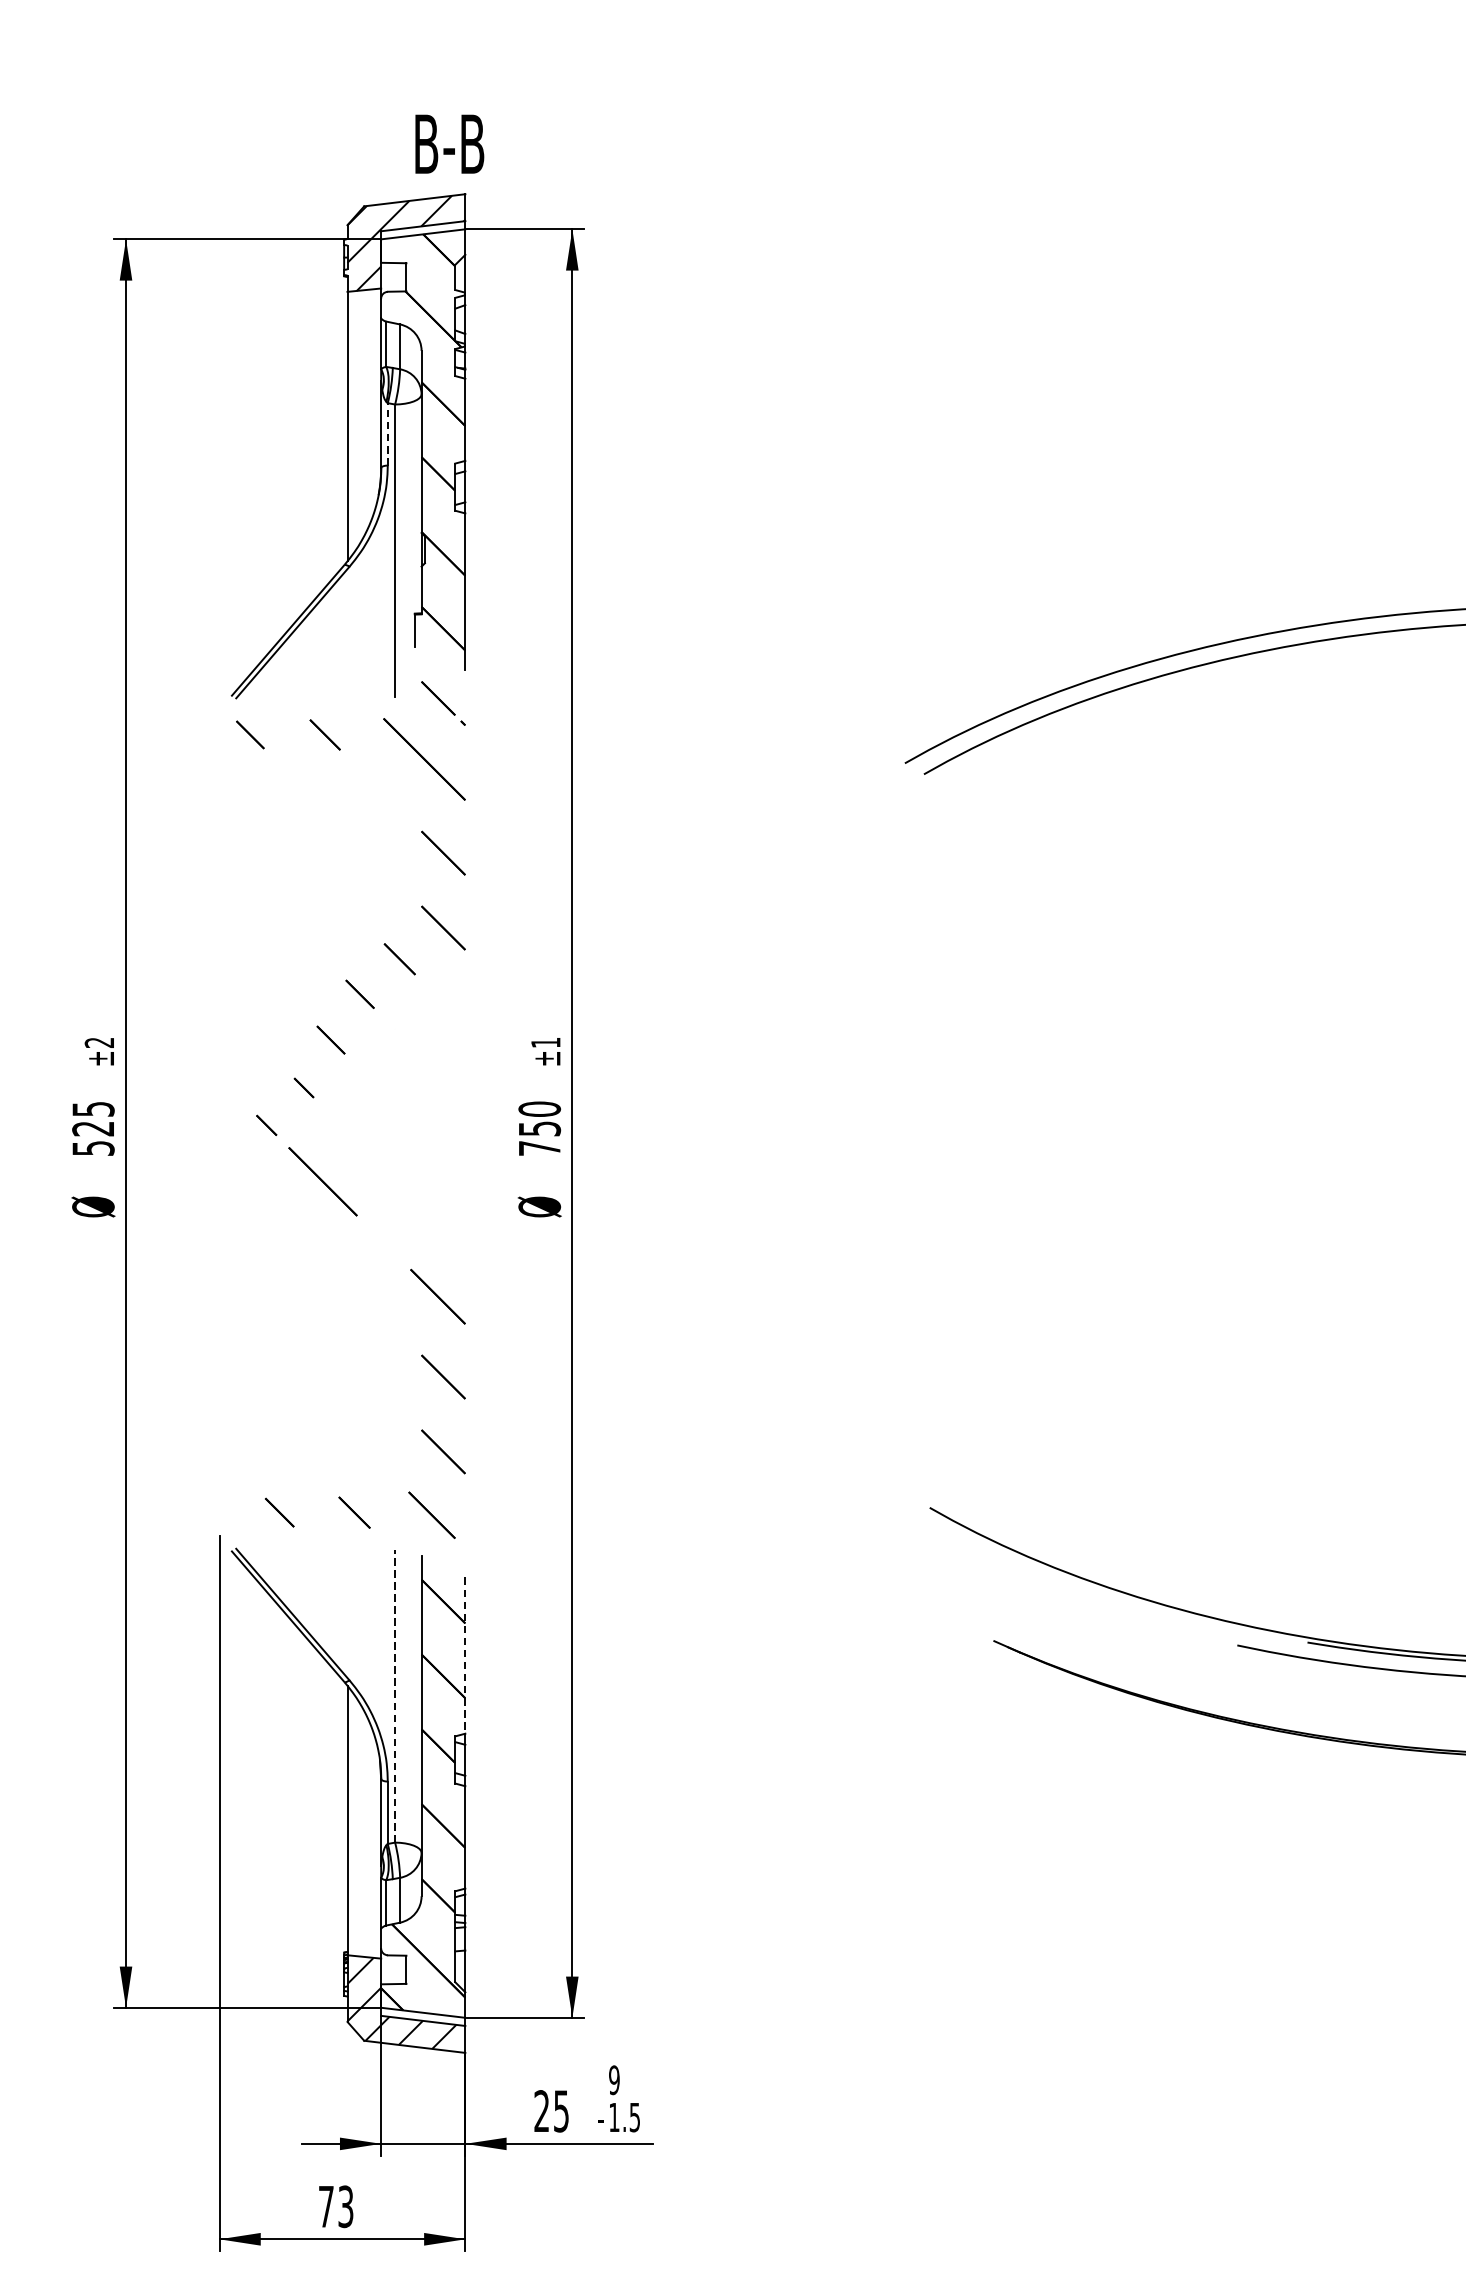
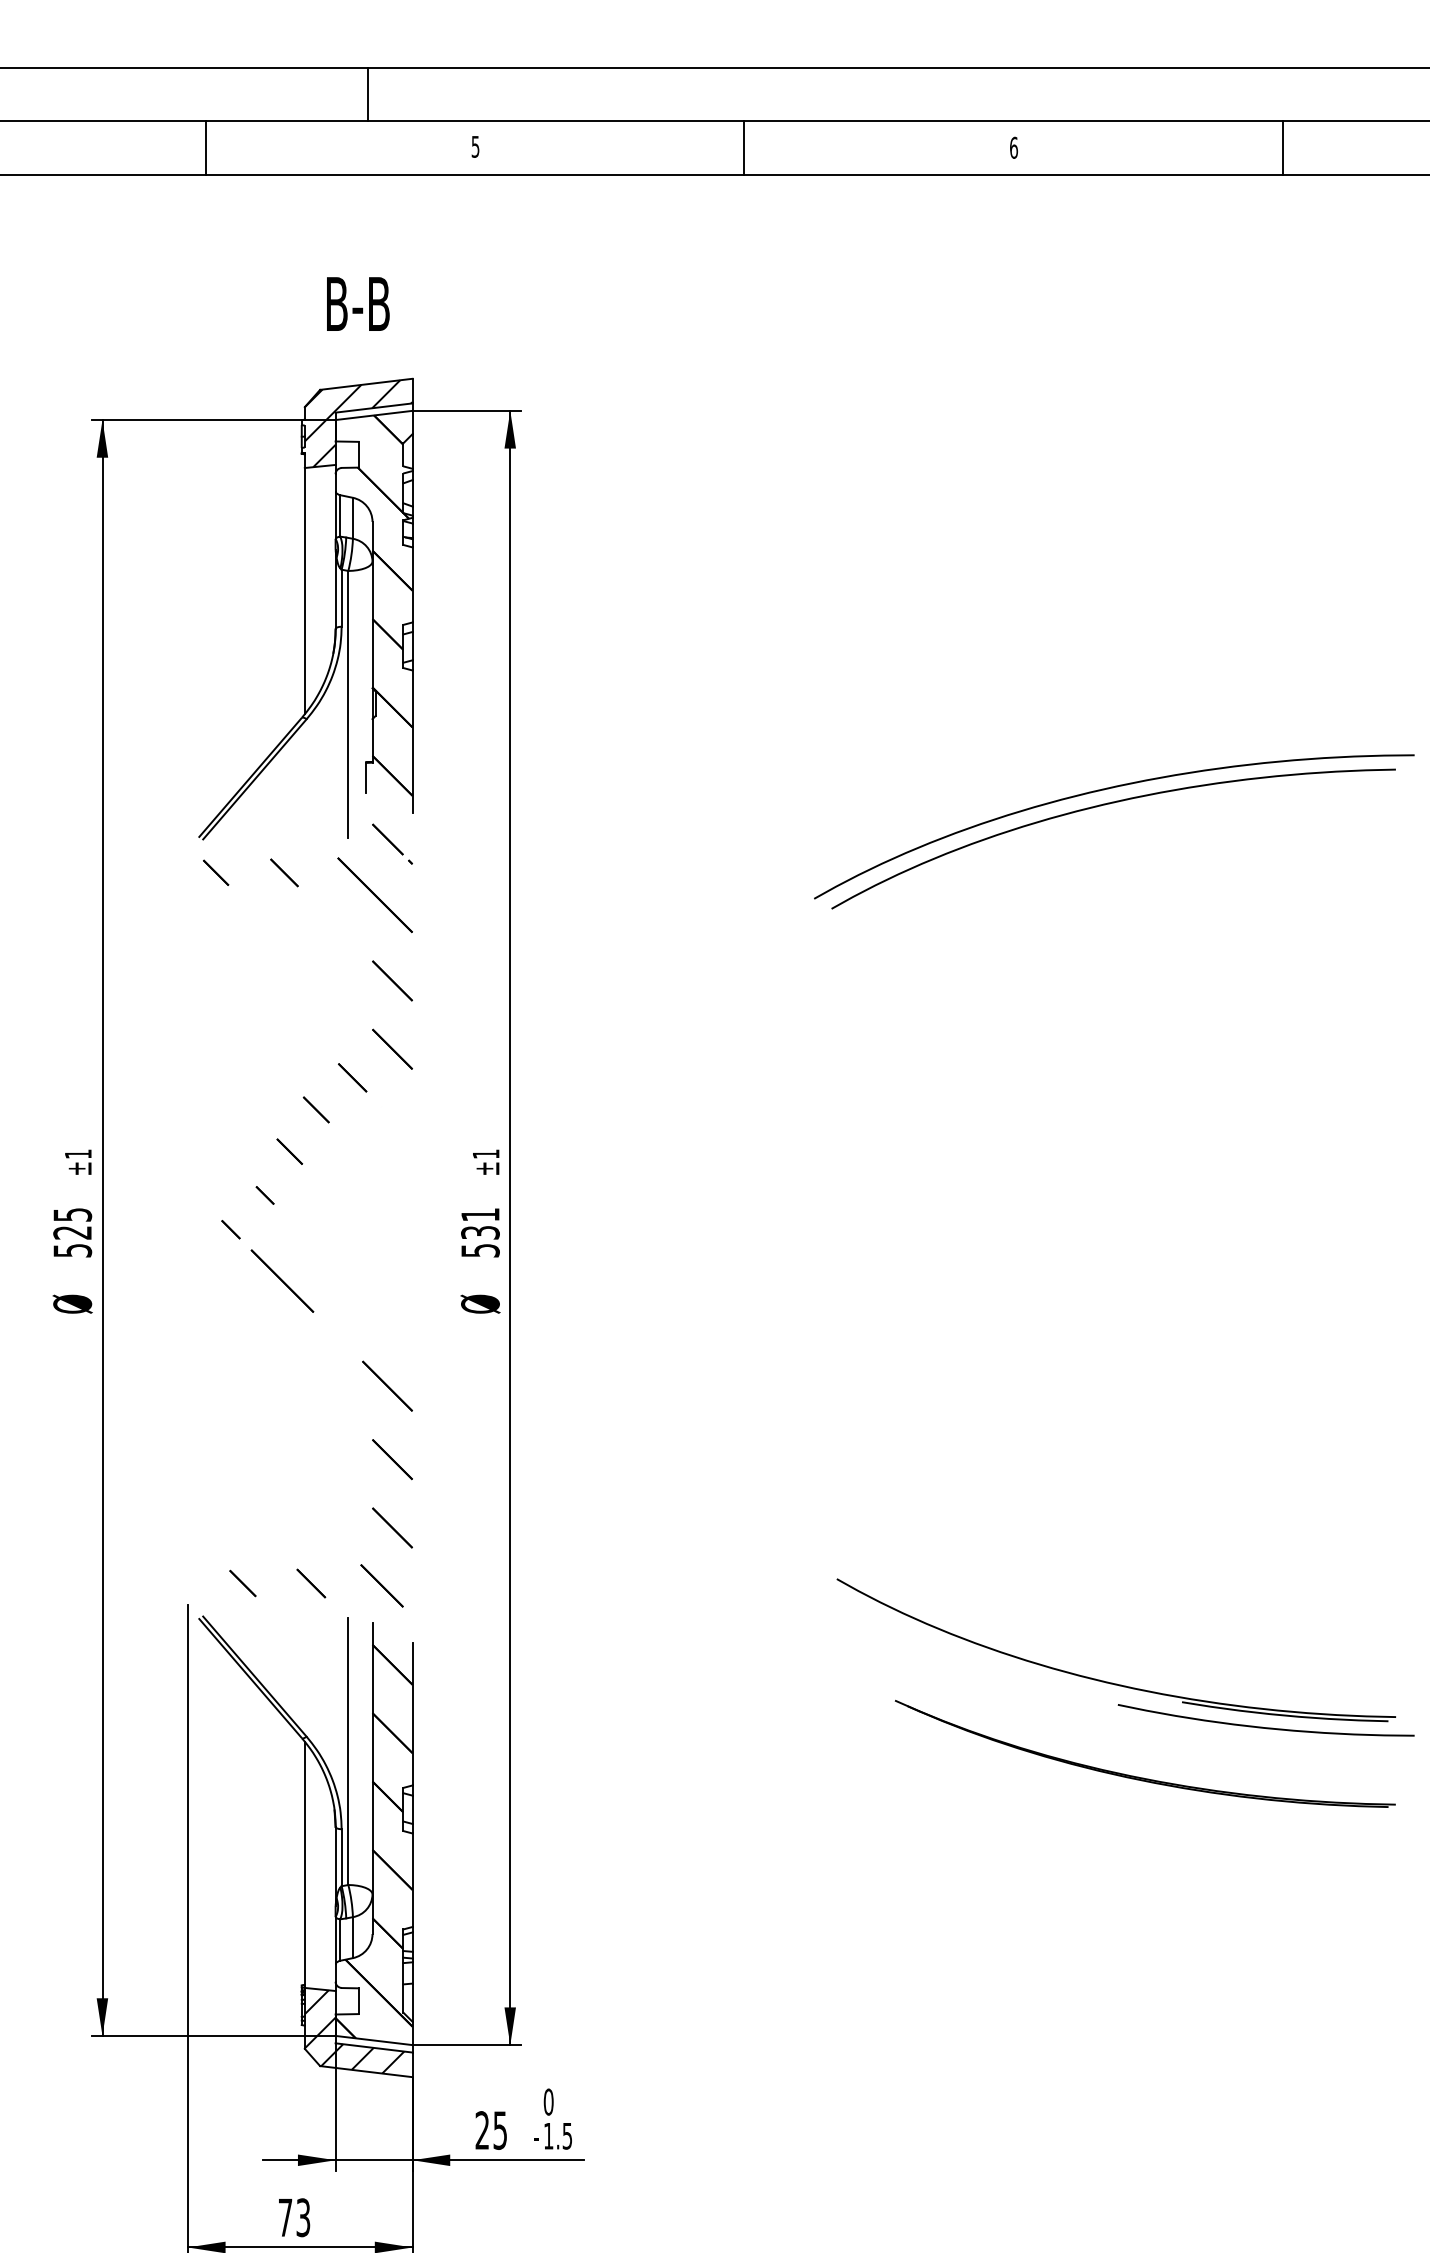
text: (450, 143) -> (358, 303), moved
line: (387, 434) -> (341, 598), dashed -> solid
text: (98, 1042) -> (77, 1153), ±2 -> ±1
text: (539, 1128) -> (480, 1232), 750 -> 531
line: (465, 1656) -> (412, 1714), dashed -> solid
line: (395, 1696) -> (348, 1751), dashed -> solid
text: (614, 2079) -> (548, 2101), 9 -> 0

